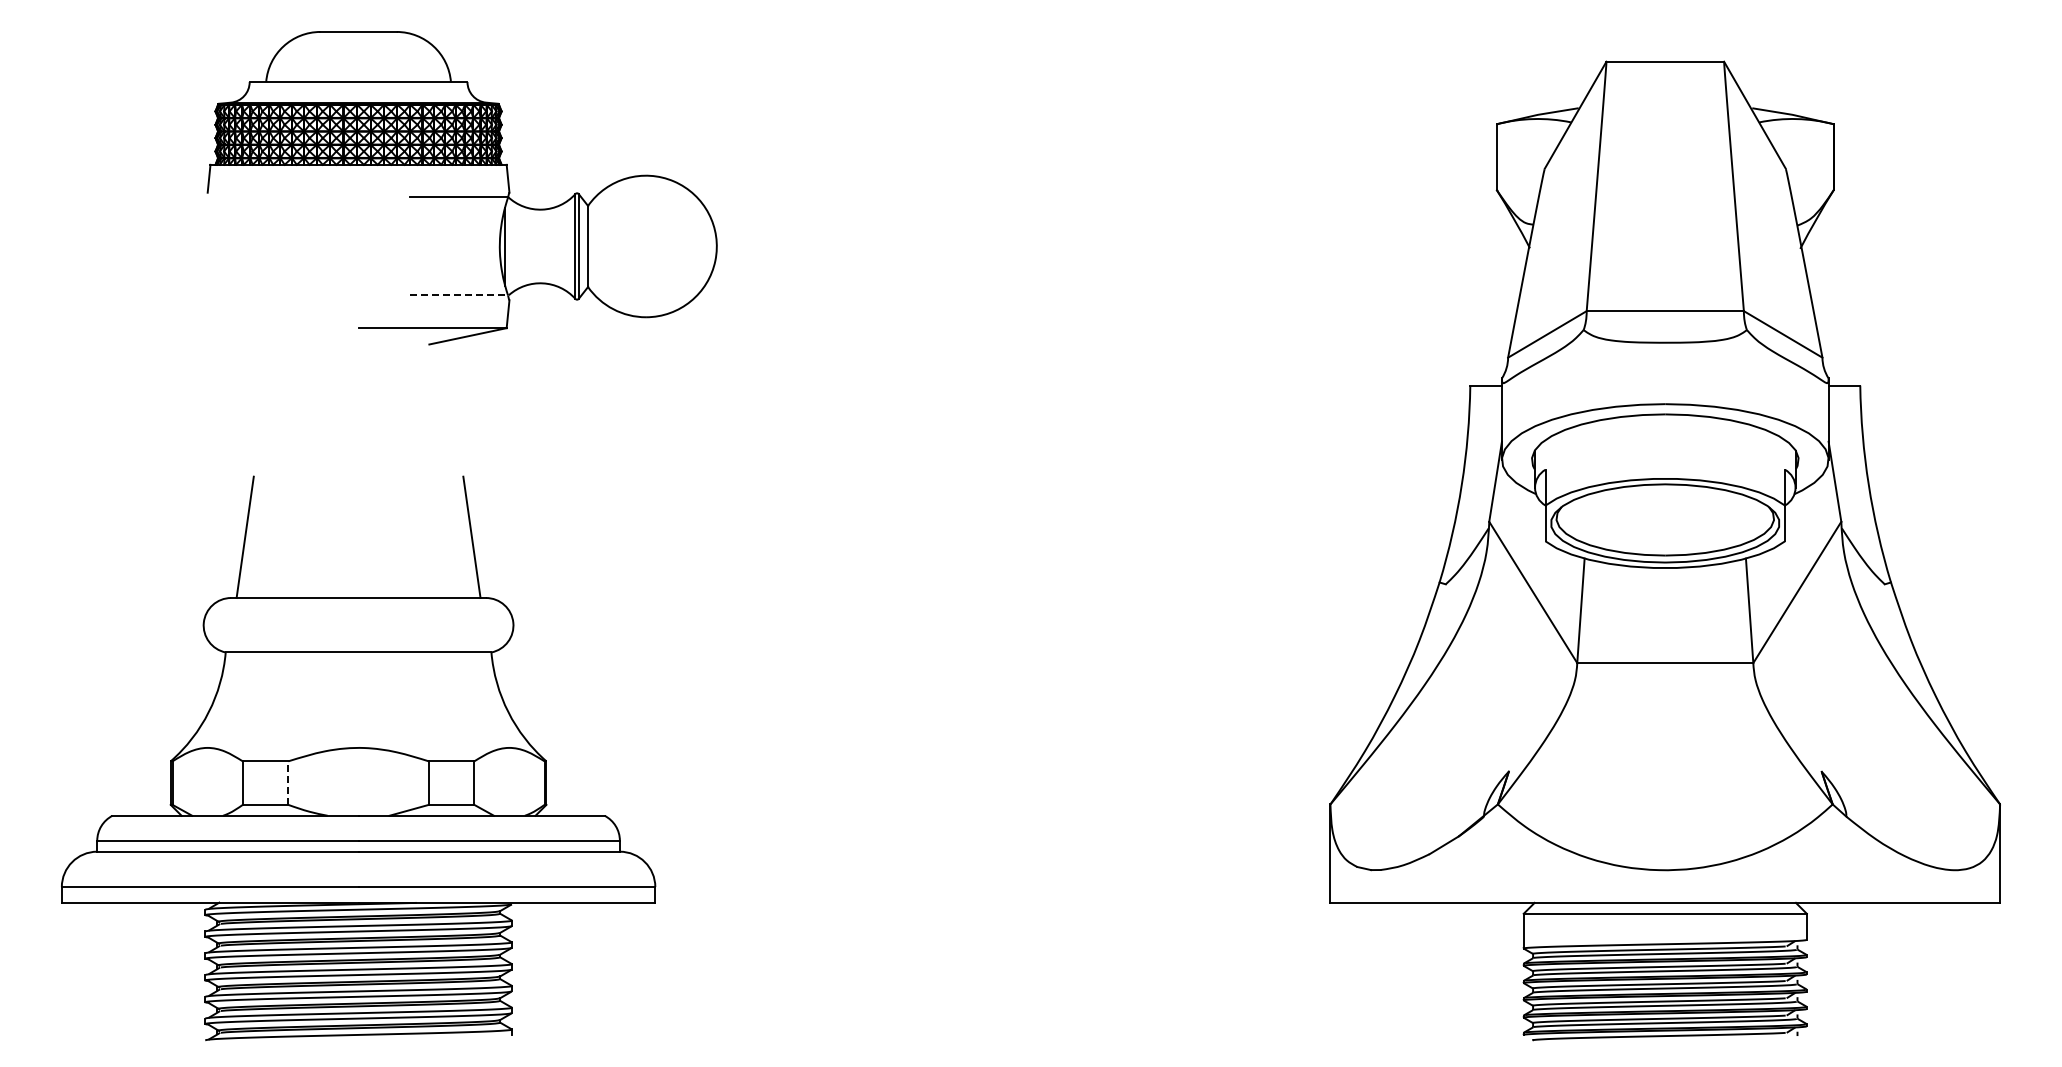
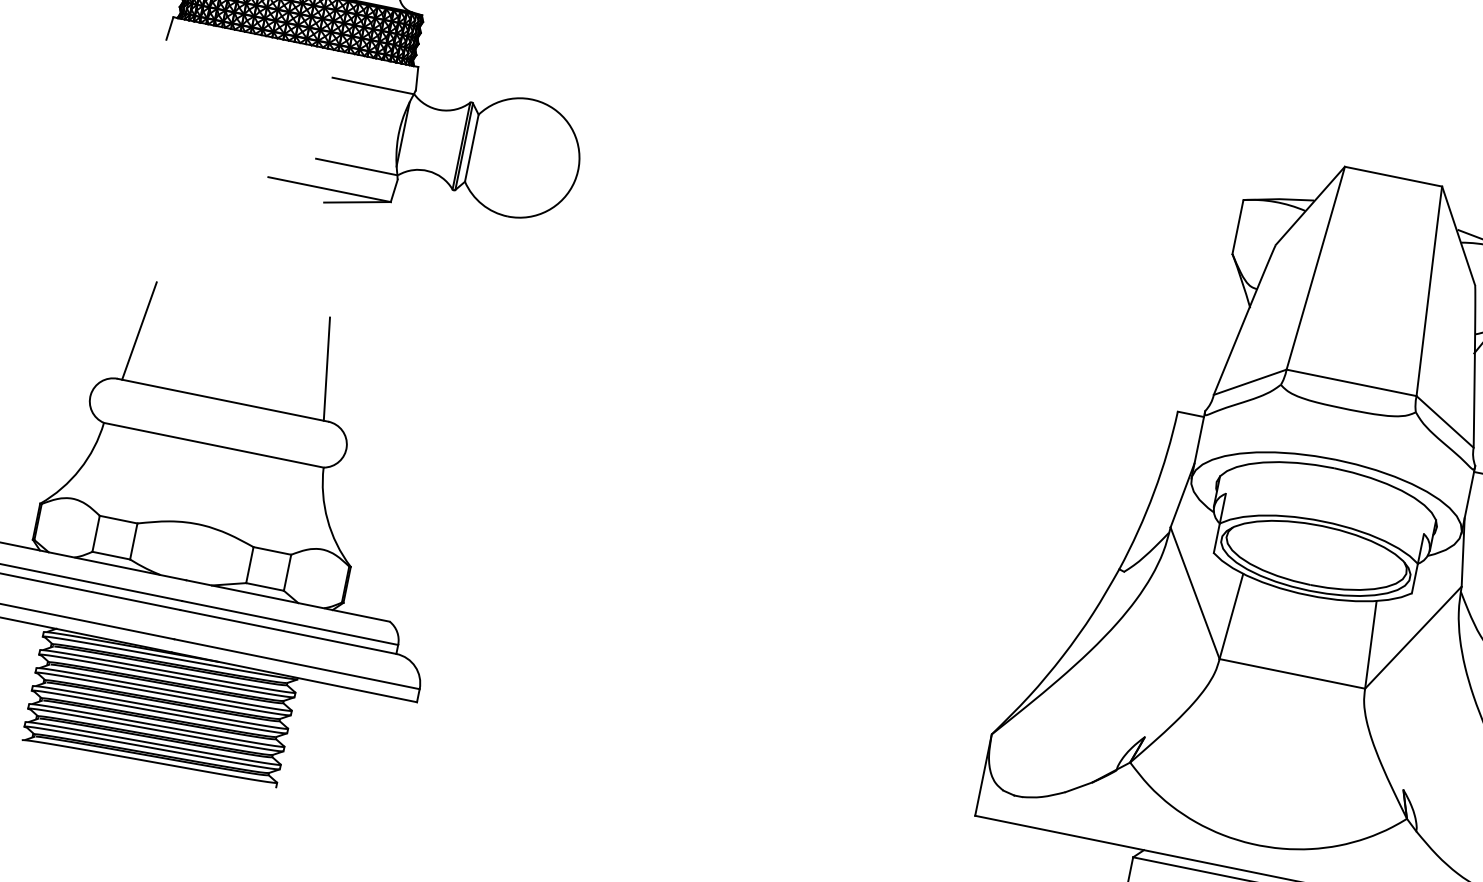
line: (459, 295) -> (357, 167), dashed -> solid
line: (288, 783) -> (133, 541), dashed -> solid

